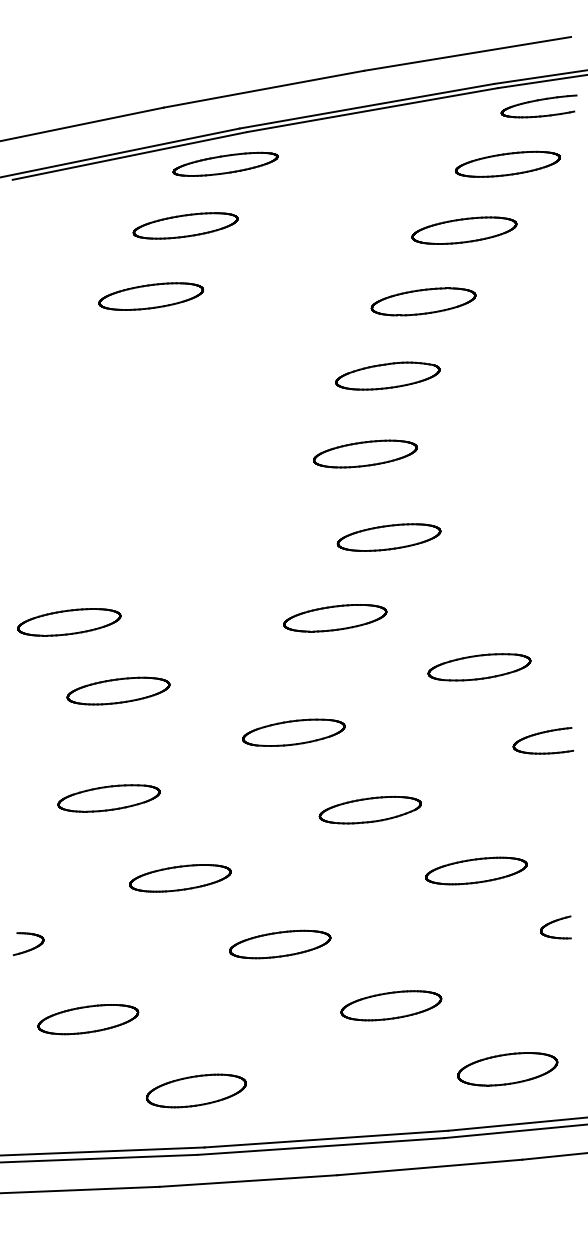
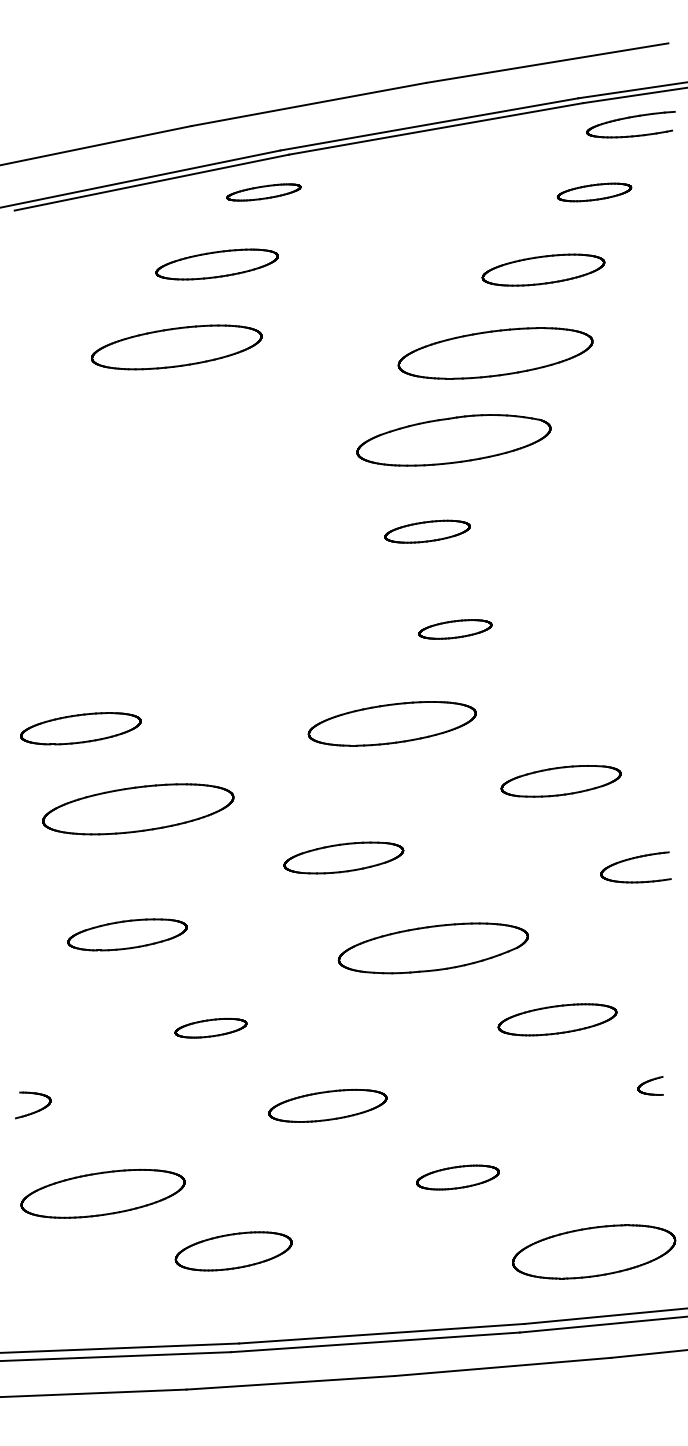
part: (225, 164) -> (263, 192), size x0.6
part: (507, 164) -> (594, 192), size x0.6
part: (150, 295) -> (176, 346), size x1.4
part: (423, 301) -> (495, 353), size x1.6
part: (387, 376) -> (453, 440), size x1.6
part: (365, 453) -> (427, 531), size x0.7
part: (389, 537) -> (455, 629), size x0.6
part: (335, 617) -> (392, 723), size x1.4
part: (118, 690) -> (138, 808), size x1.6
part: (370, 810) -> (433, 948), size x1.6
part: (179, 877) -> (210, 1027), size x0.6
part: (555, 927) -> (650, 1085), size x0.7
part: (390, 1005) -> (457, 1177), size x0.7
part: (88, 1019) -> (103, 1193), size x1.4
part: (507, 1068) -> (594, 1251), size x1.4
part: (196, 1091) -> (233, 1251), moved

